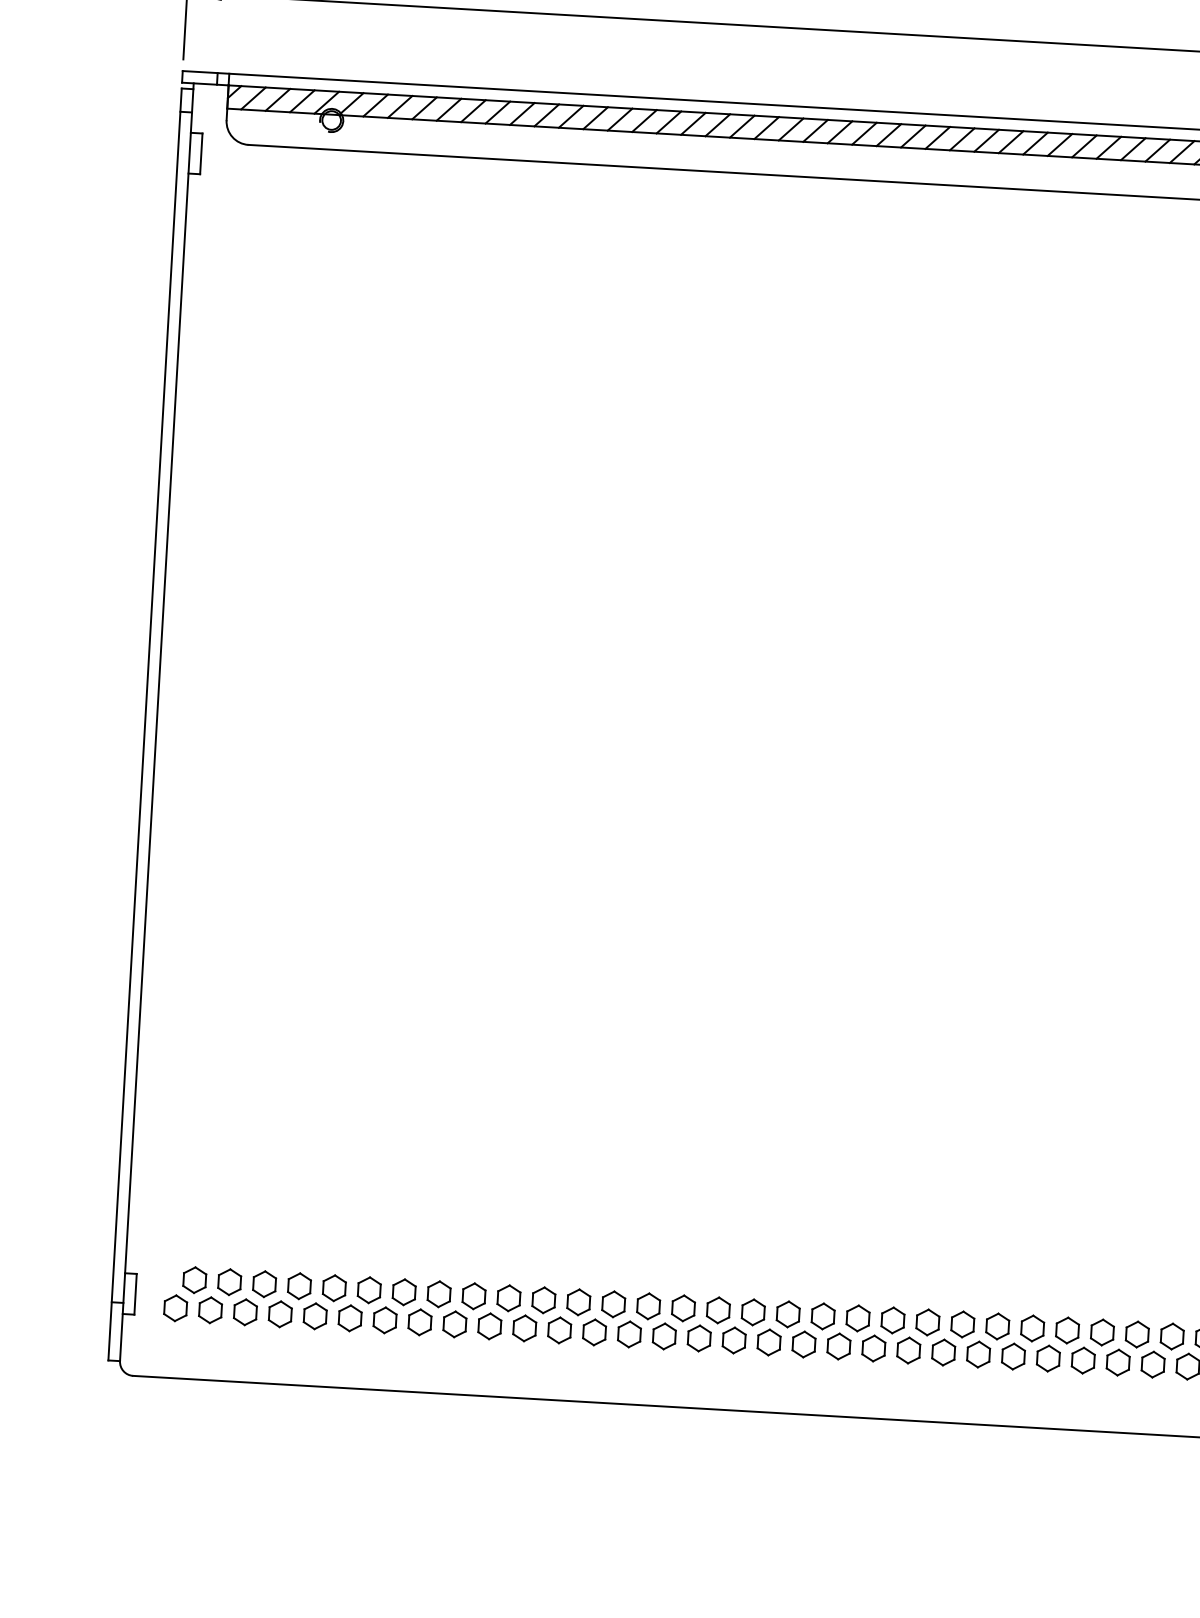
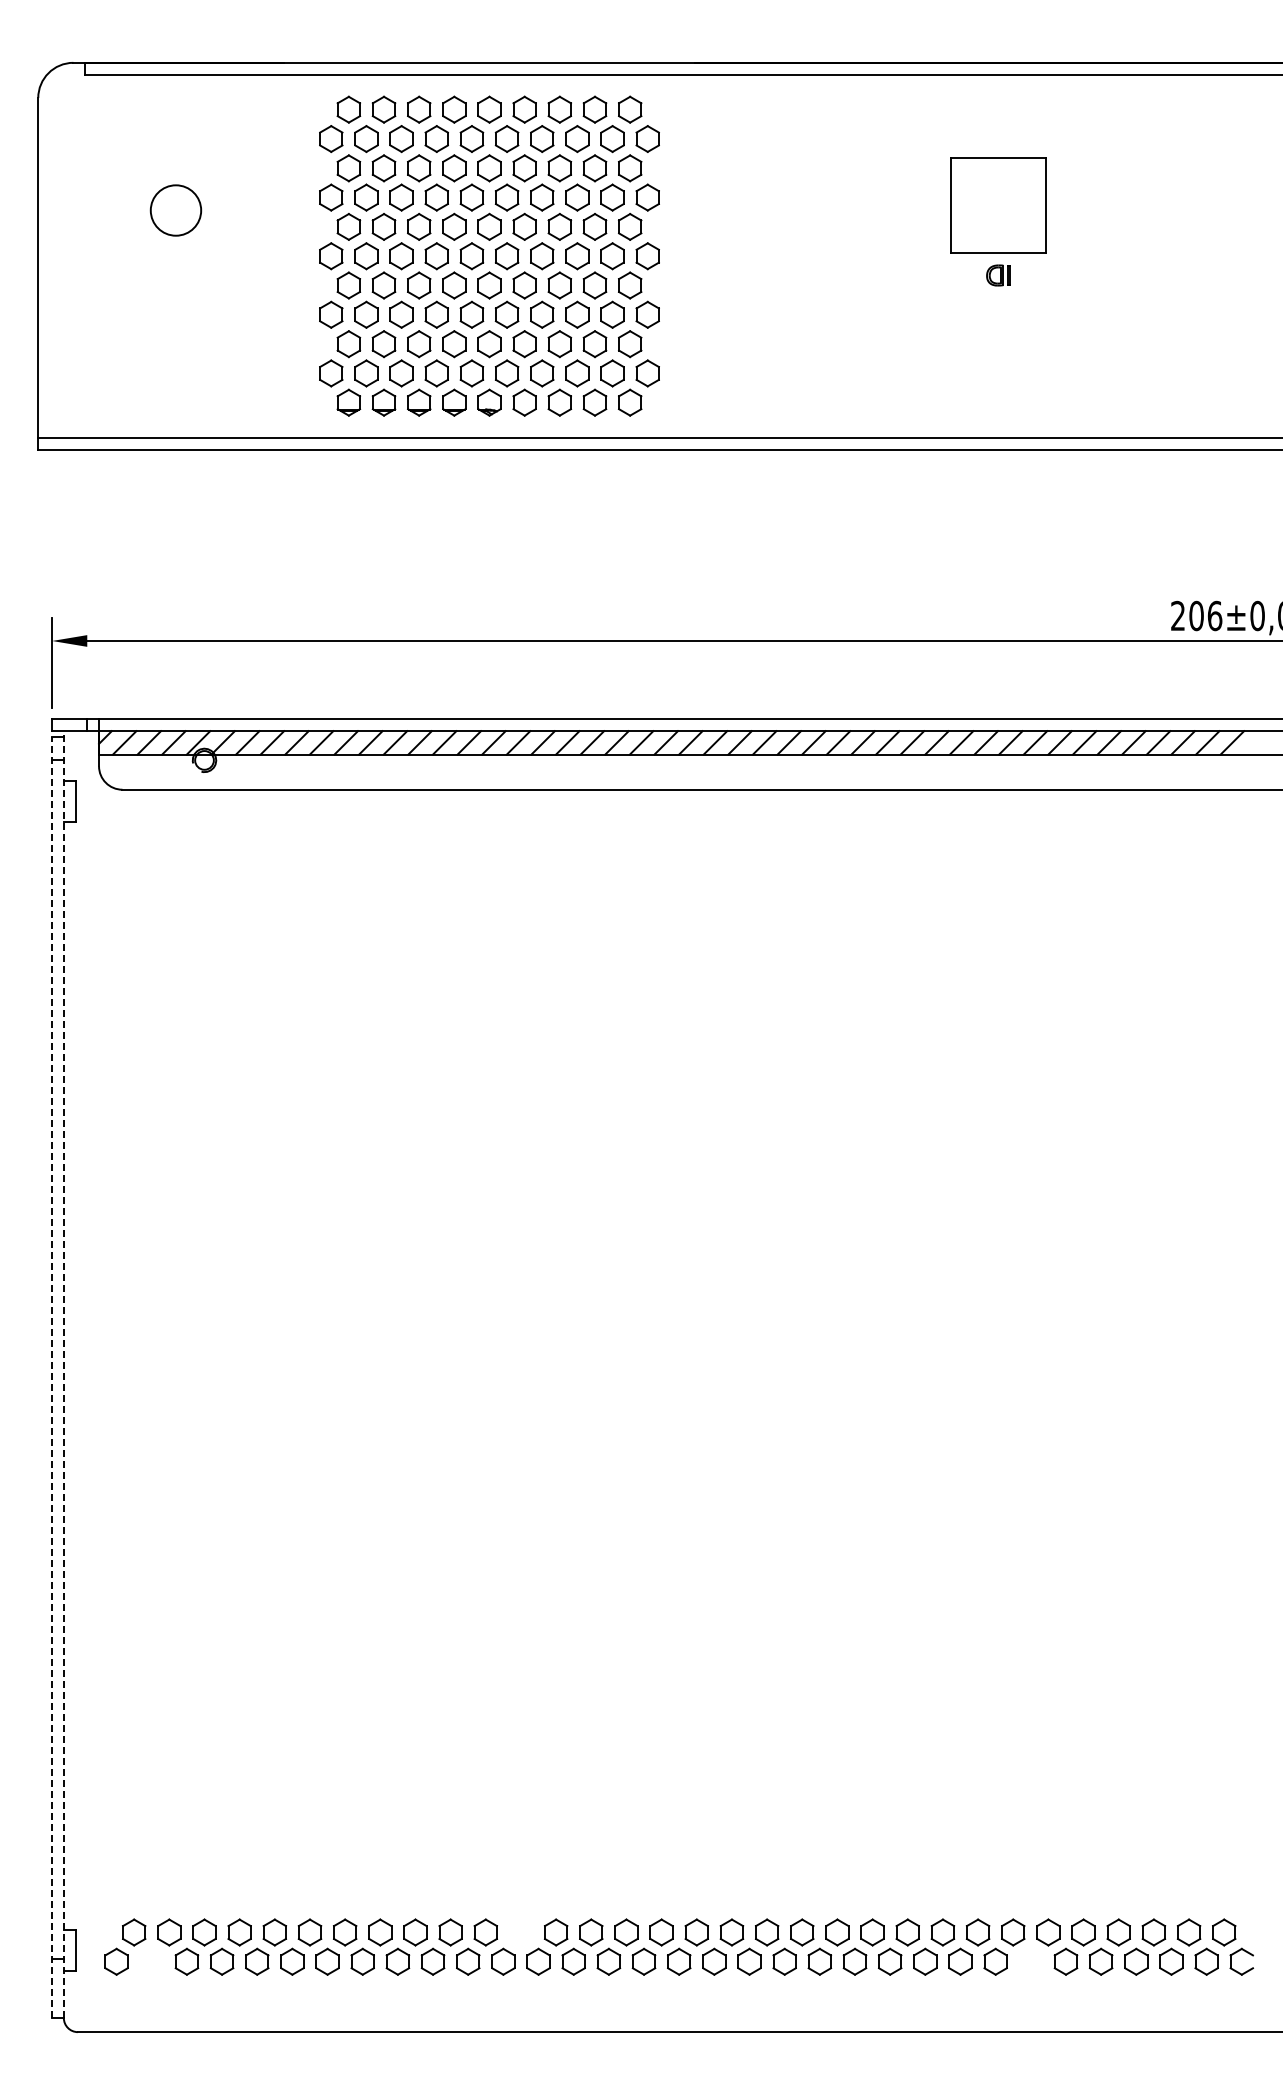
line: (156, 722) -> (63, 1374), solid -> dashed
line: (145, 724) -> (52, 1377), solid -> dashed
part: (578, 1302) -> (520, 1932), removed
part: (210, 1309) -> (151, 1961), removed
part: (1083, 1360) -> (1030, 1961), removed

